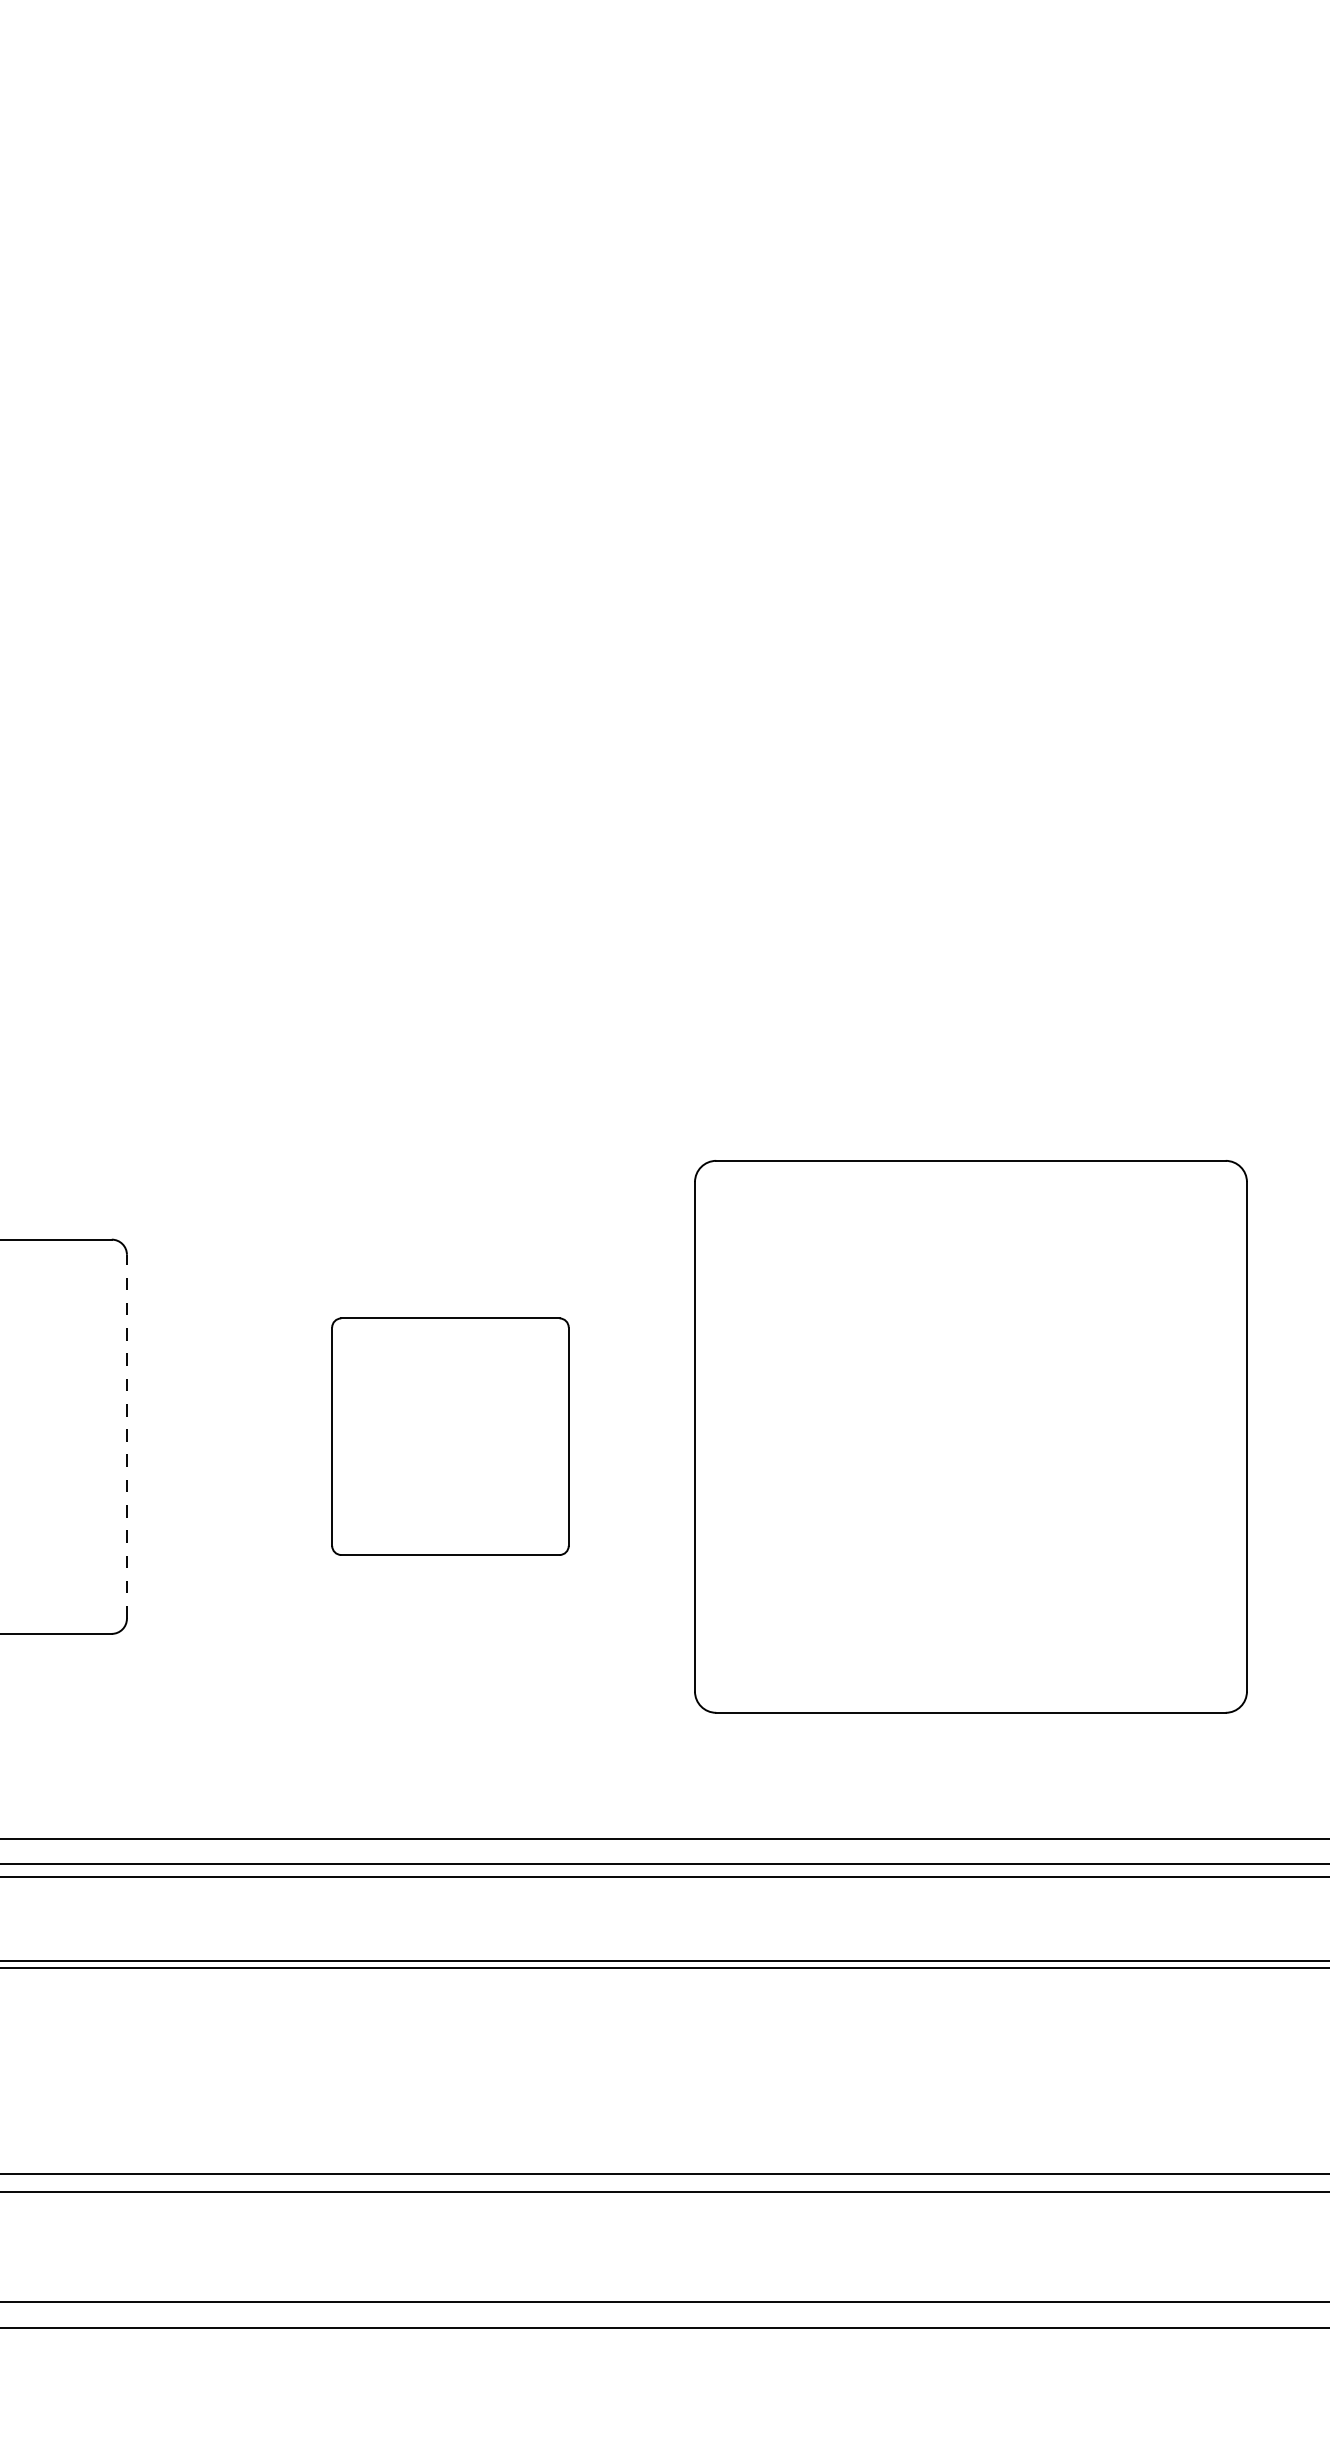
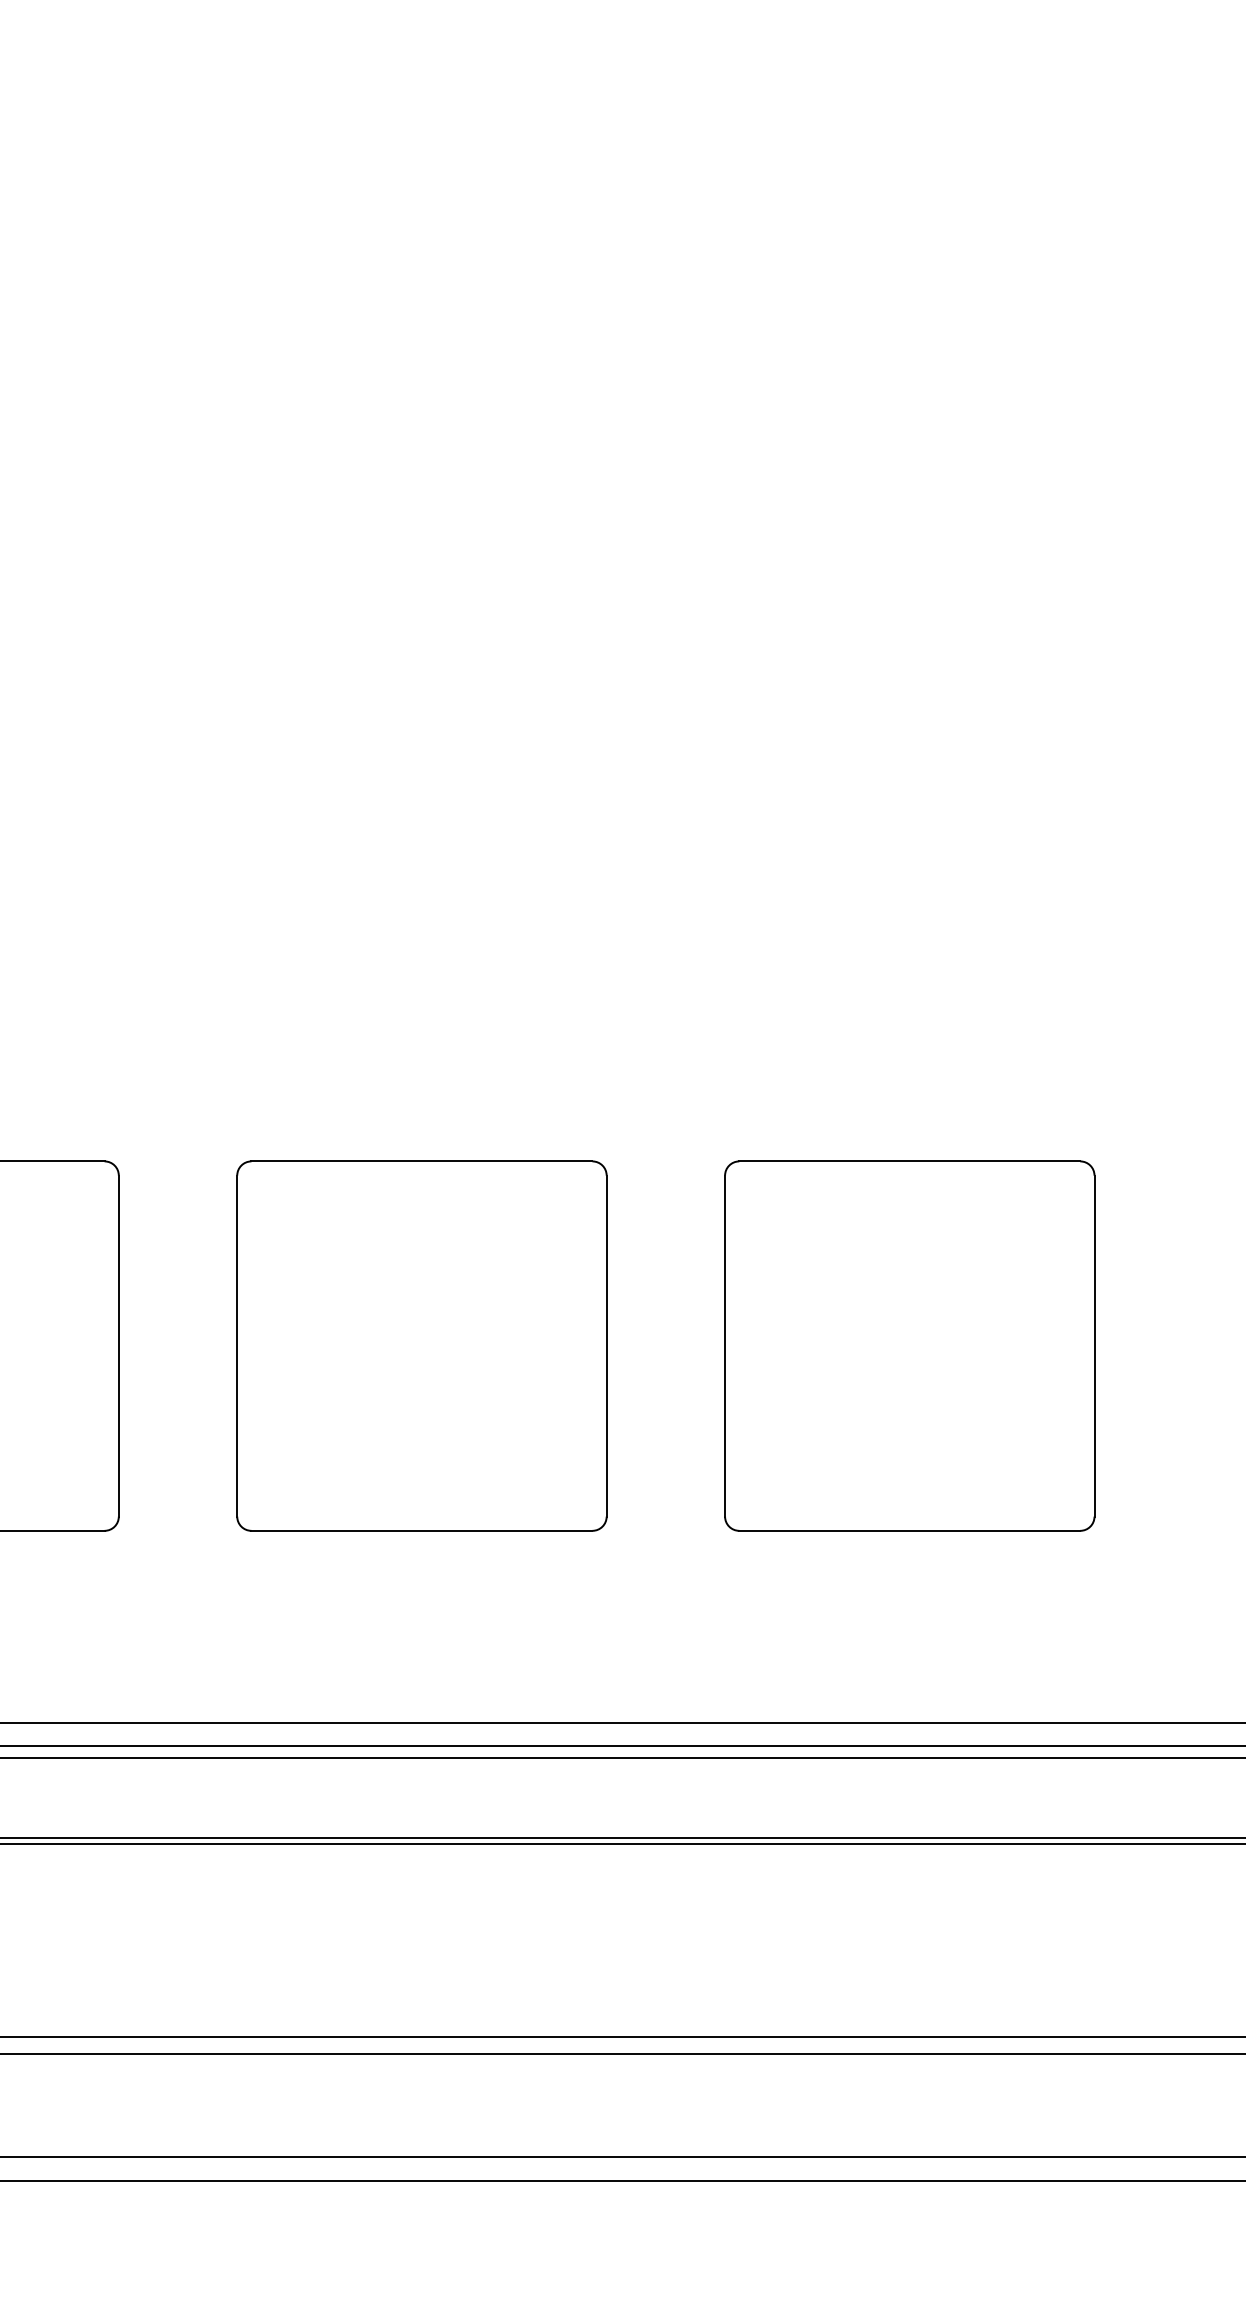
part: (449, 1436) -> (421, 1345), size x1.67
part: (970, 1436) -> (909, 1345), size x0.71
line: (126, 1437) -> (118, 1346), dashed -> solid

